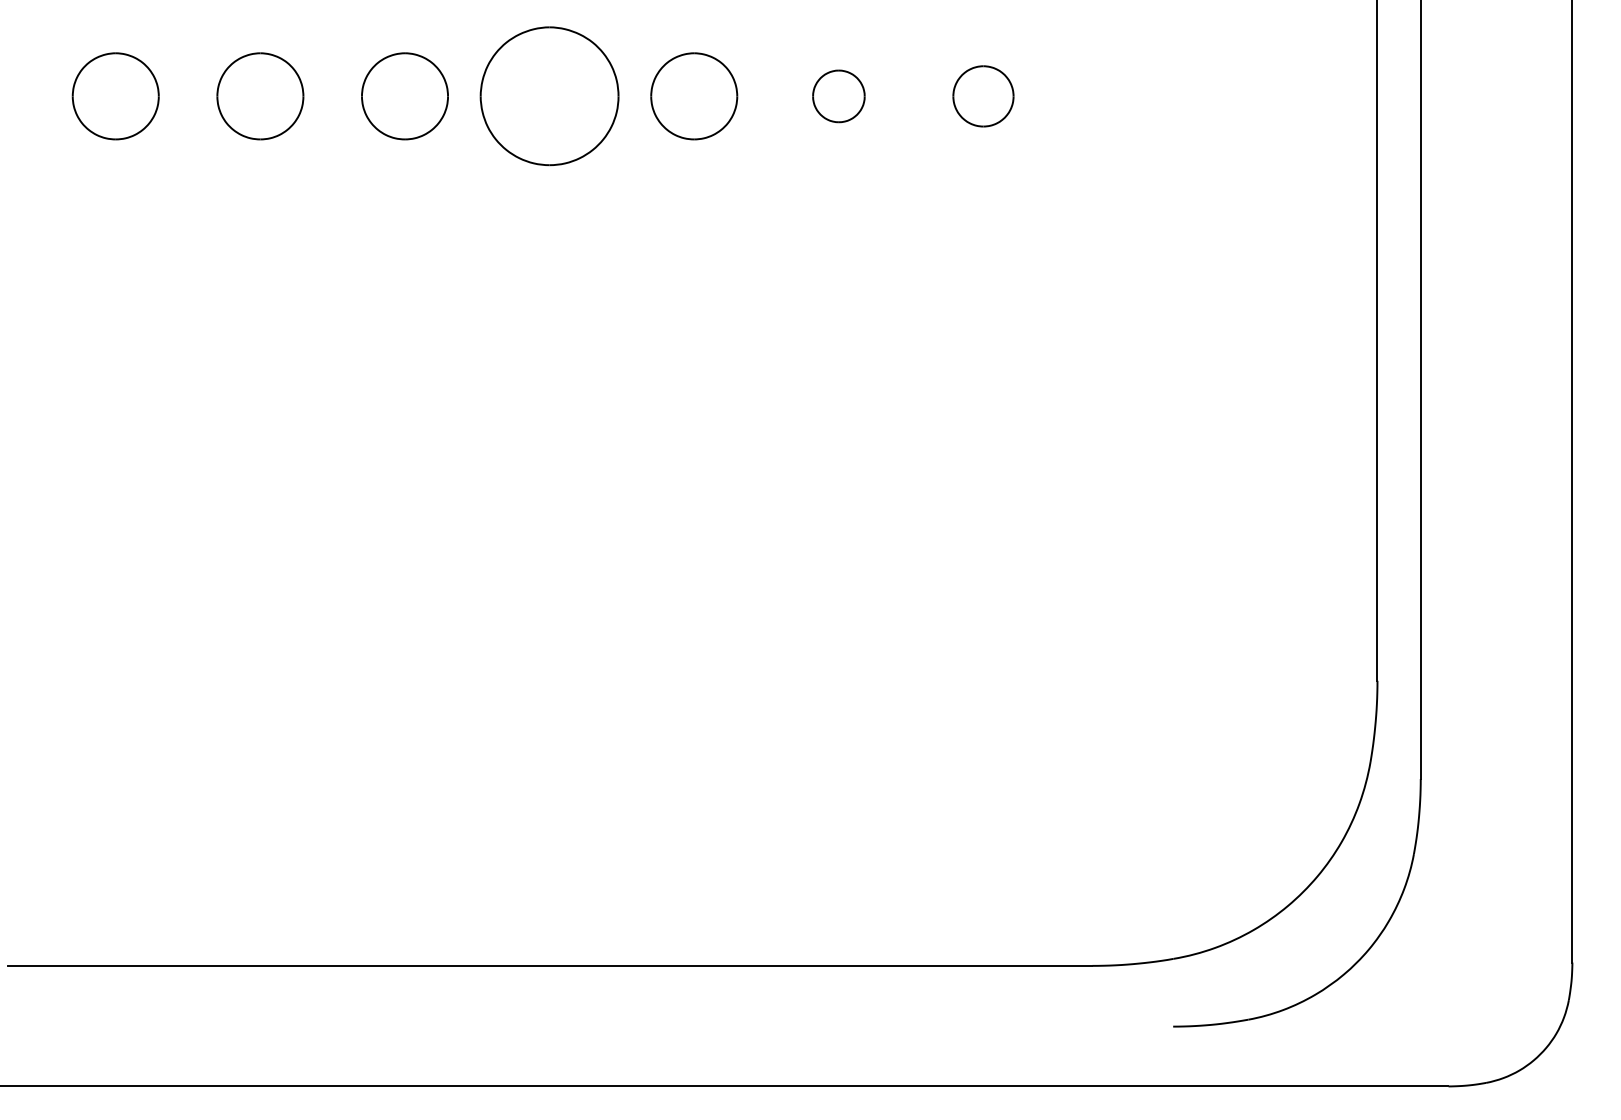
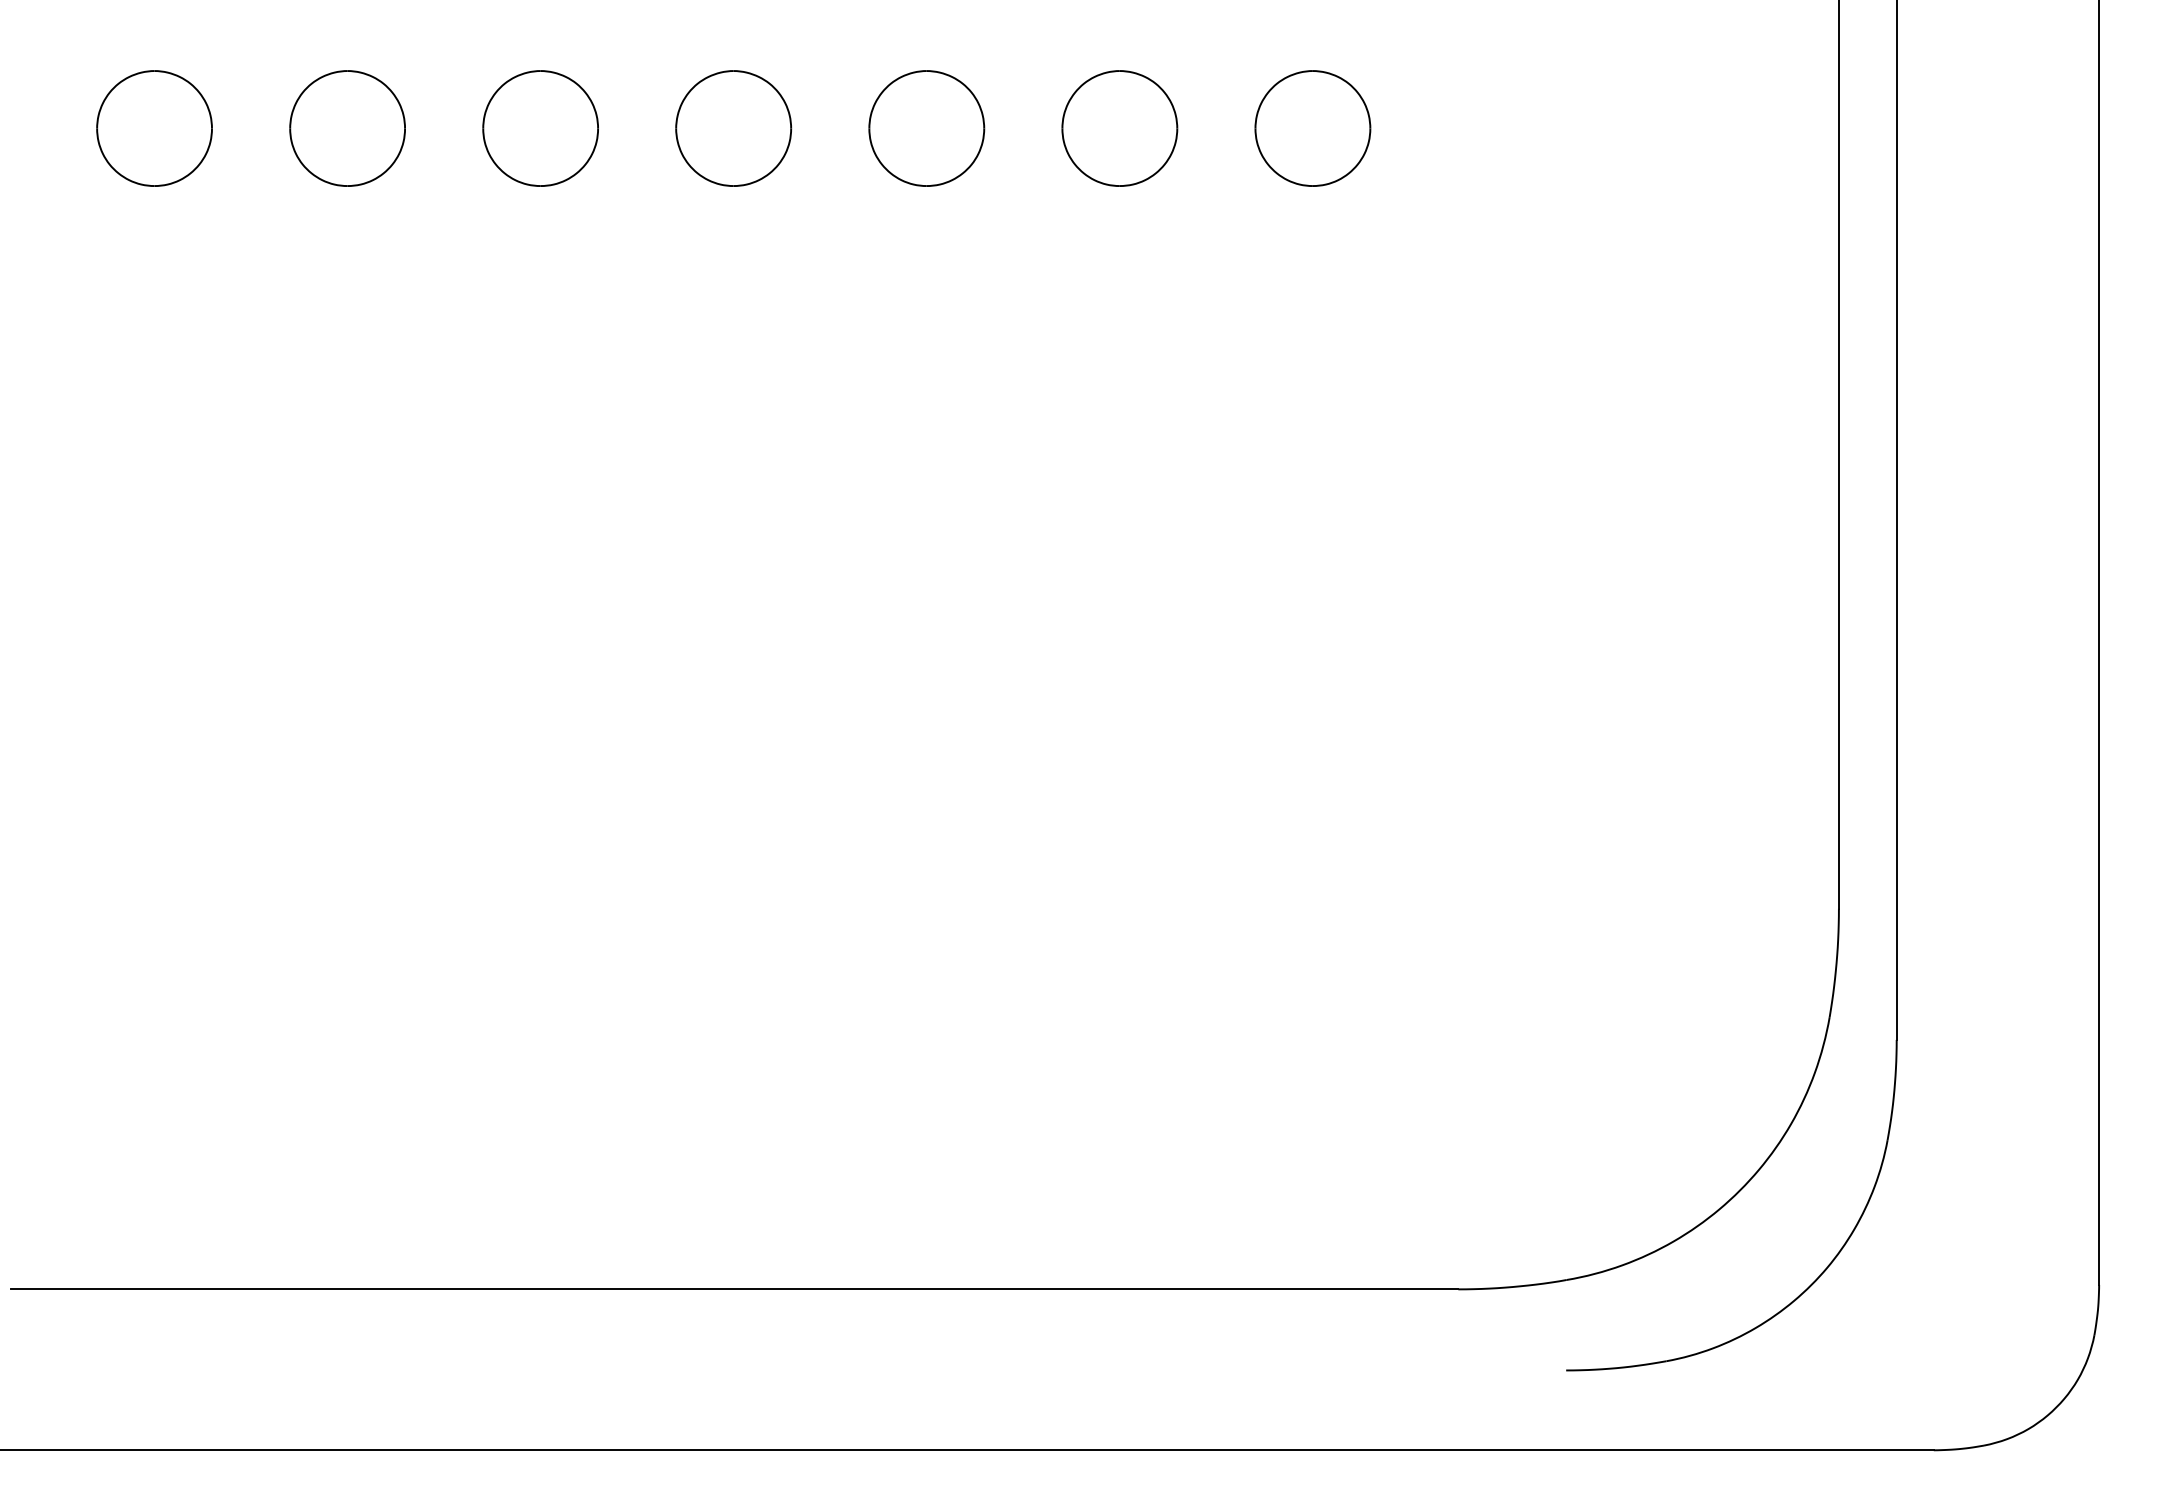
part: (549, 96) -> (733, 128), size x0.62
part: (838, 96) -> (1119, 128), size x1.67
part: (983, 96) -> (1312, 128), size x1.43

